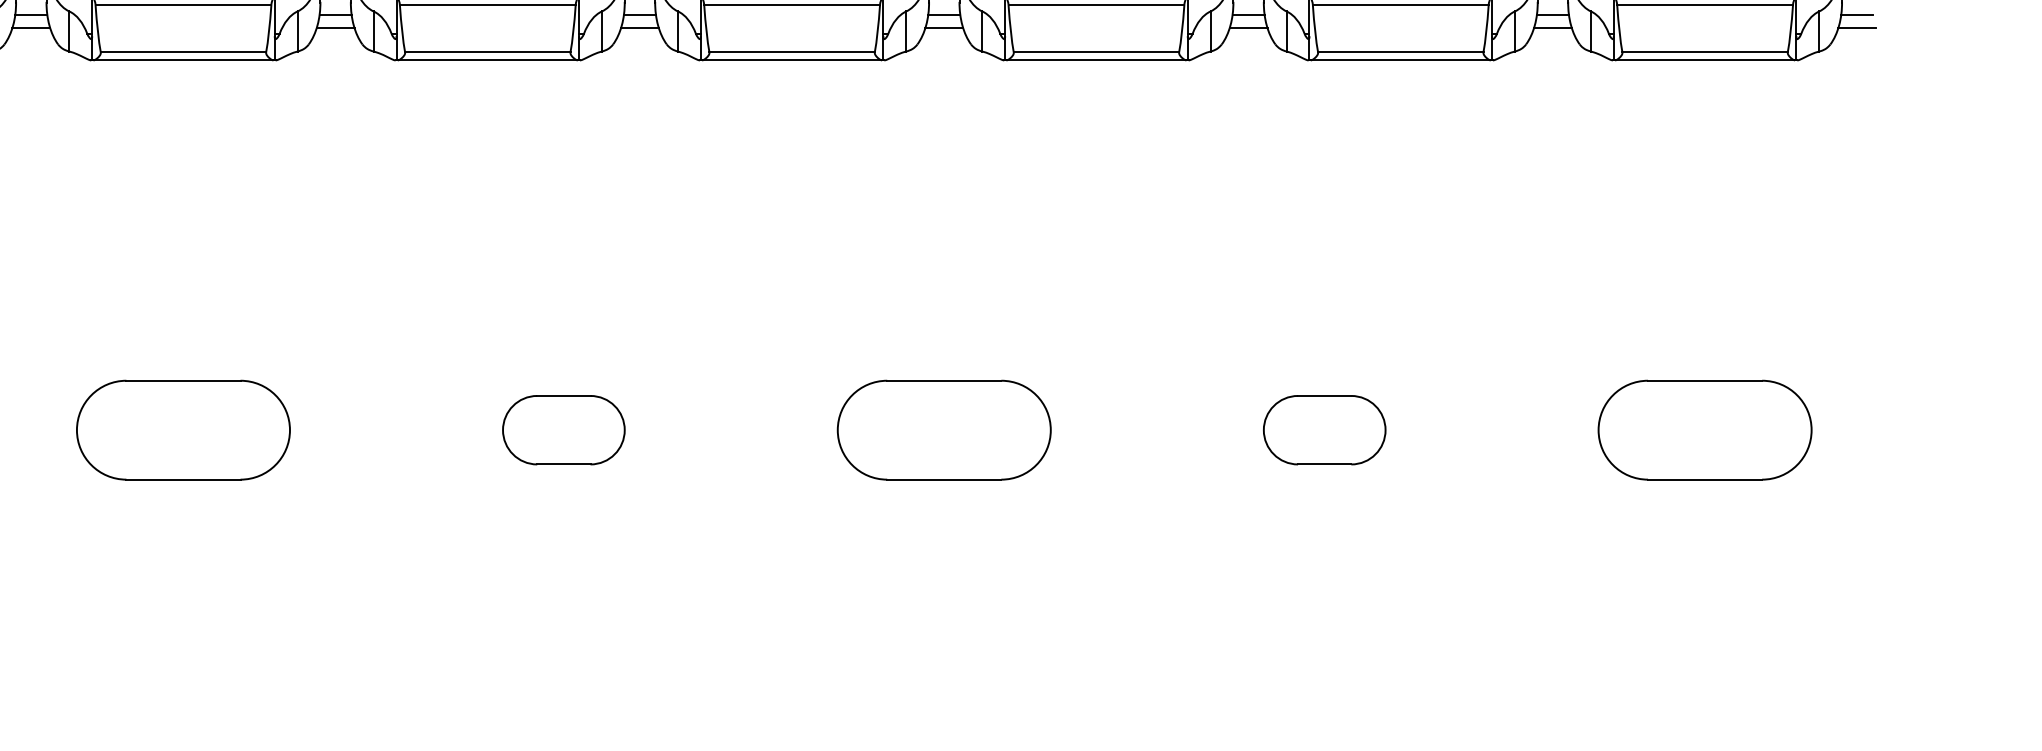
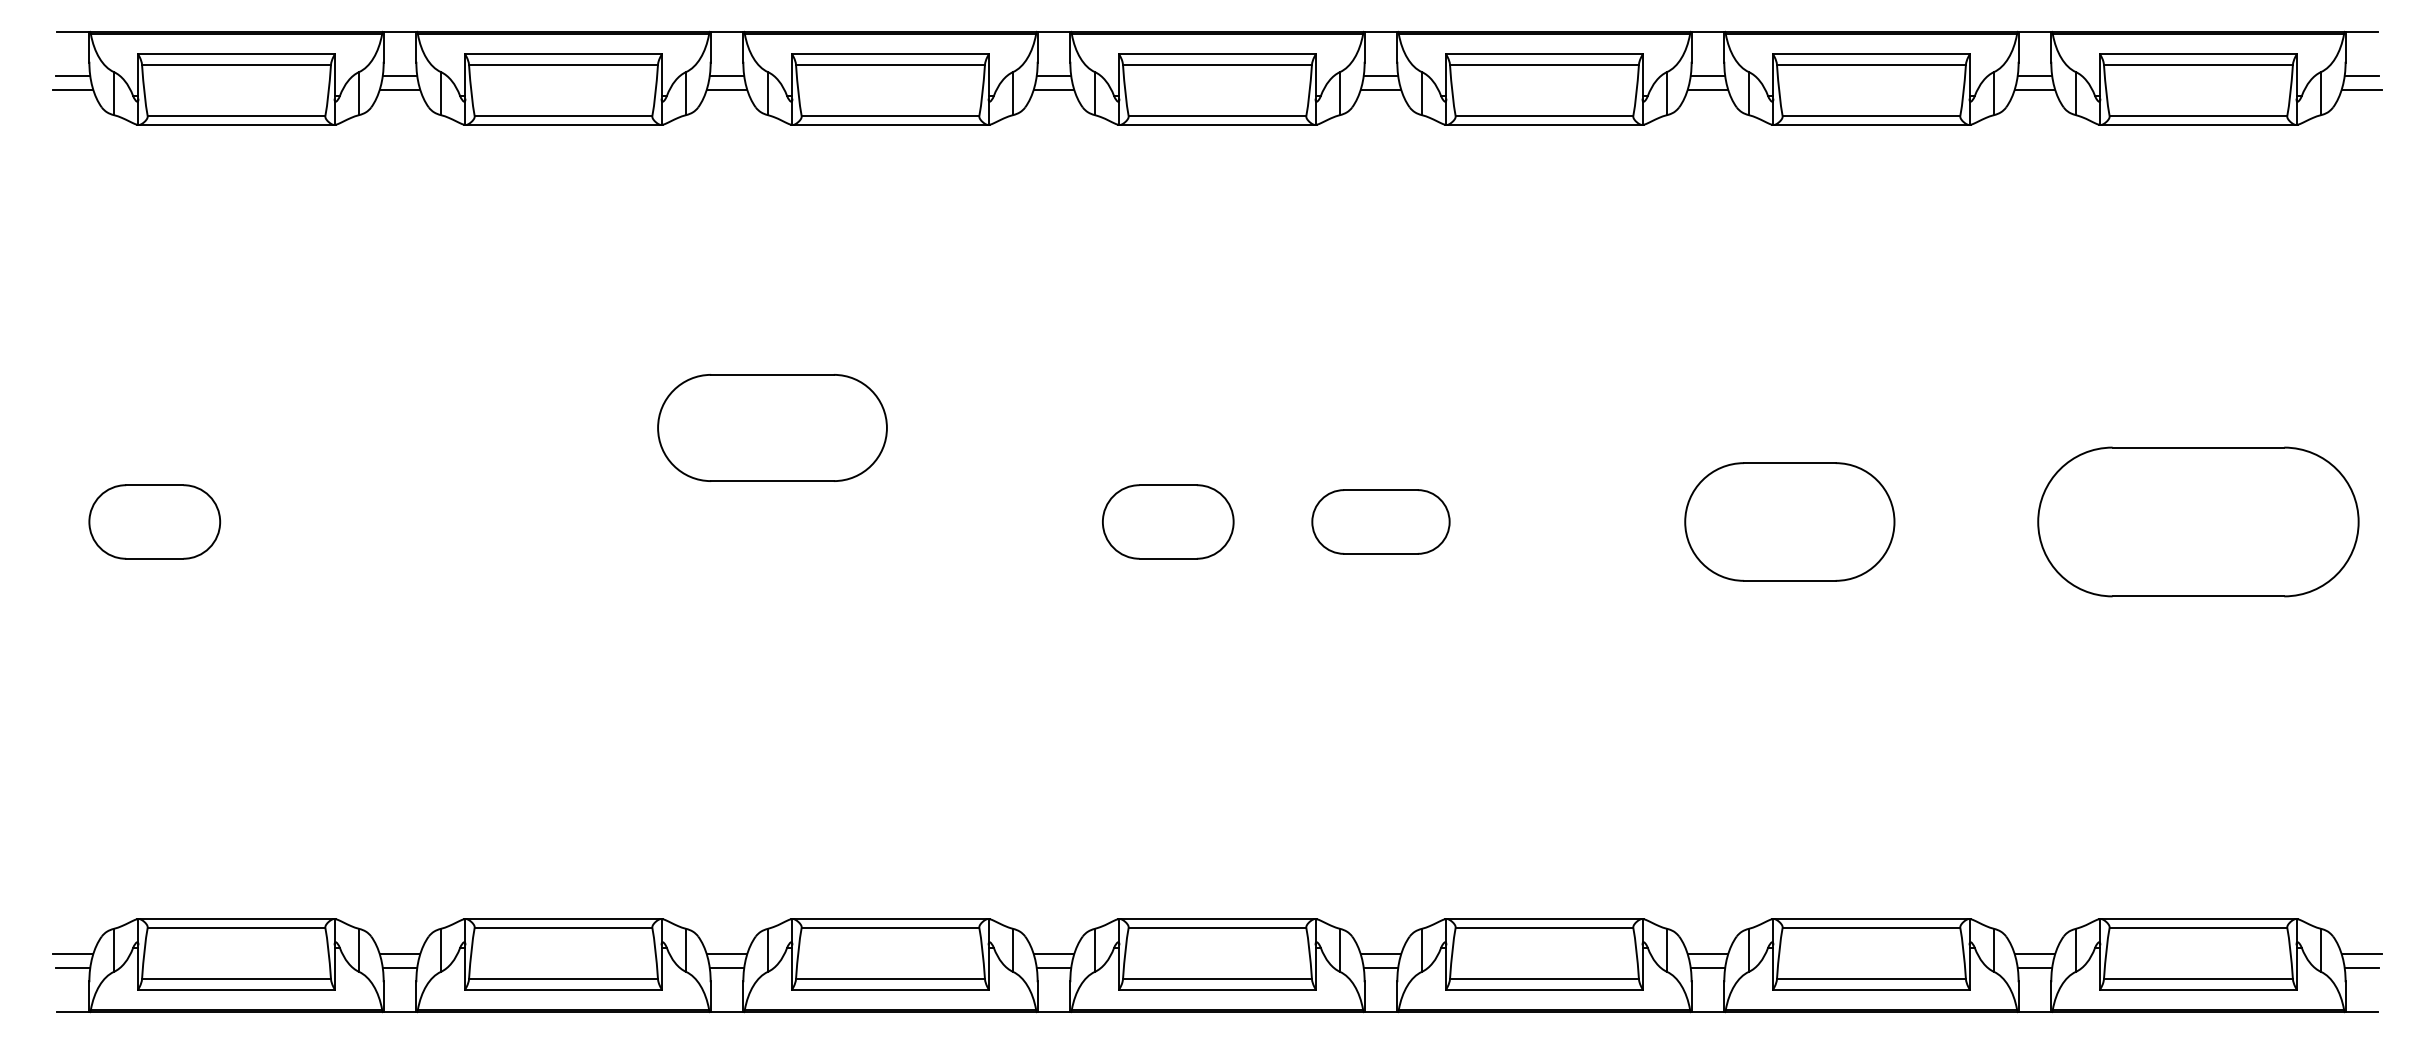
part: (183, 429) -> (772, 427), moved
part: (564, 429) -> (1168, 521), moved
part: (943, 429) -> (1380, 521), size x0.6
part: (1324, 429) -> (1789, 521), size x1.6
part: (1705, 429) -> (2198, 521), size x1.4

